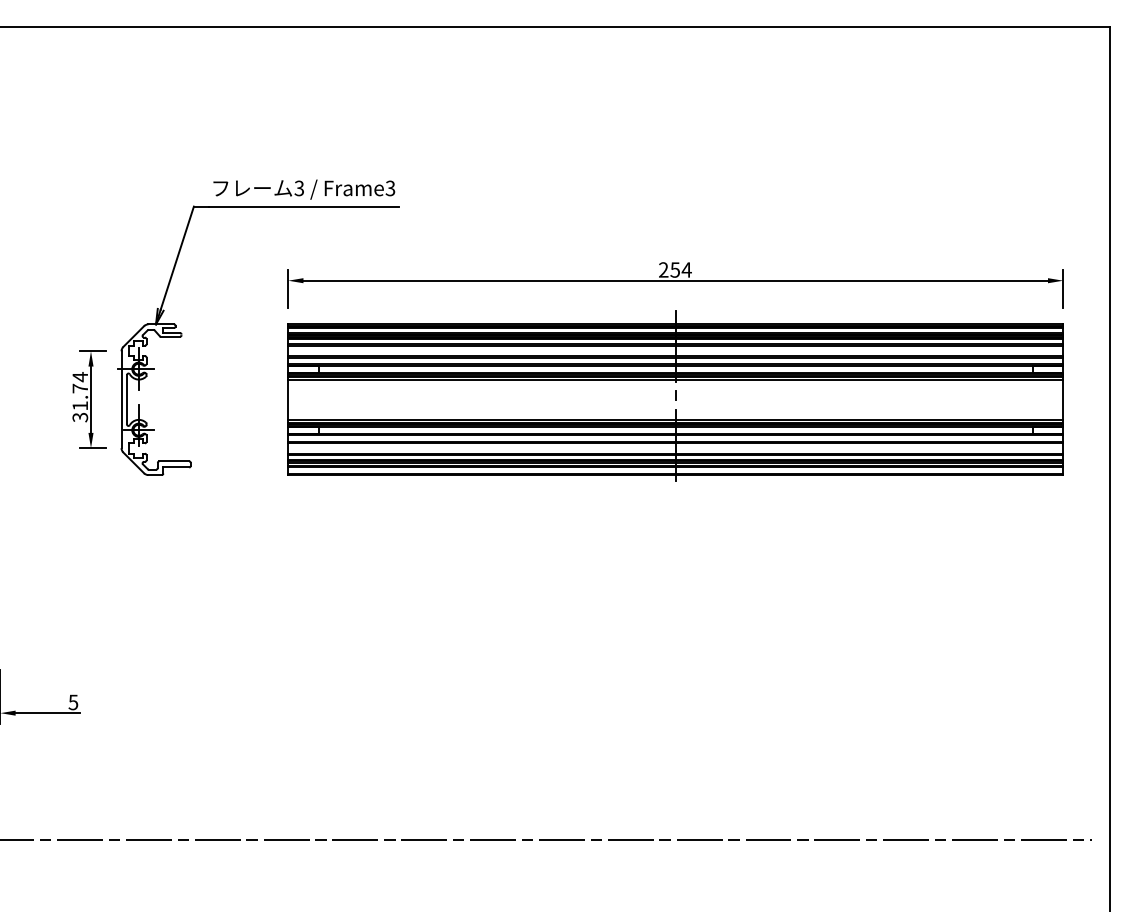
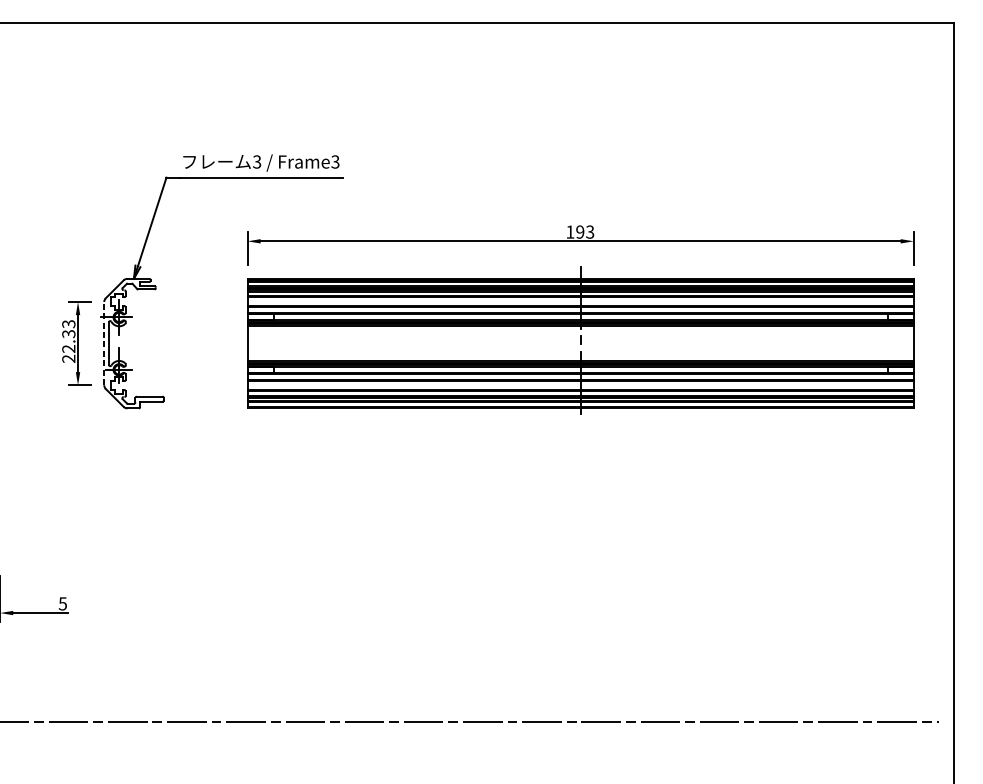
text: (675, 269) -> (580, 231), 254 -> 193
text: (80, 397) -> (69, 341), 31.74 -> 22.33
line: (121, 399) -> (104, 343), solid -> dashed

